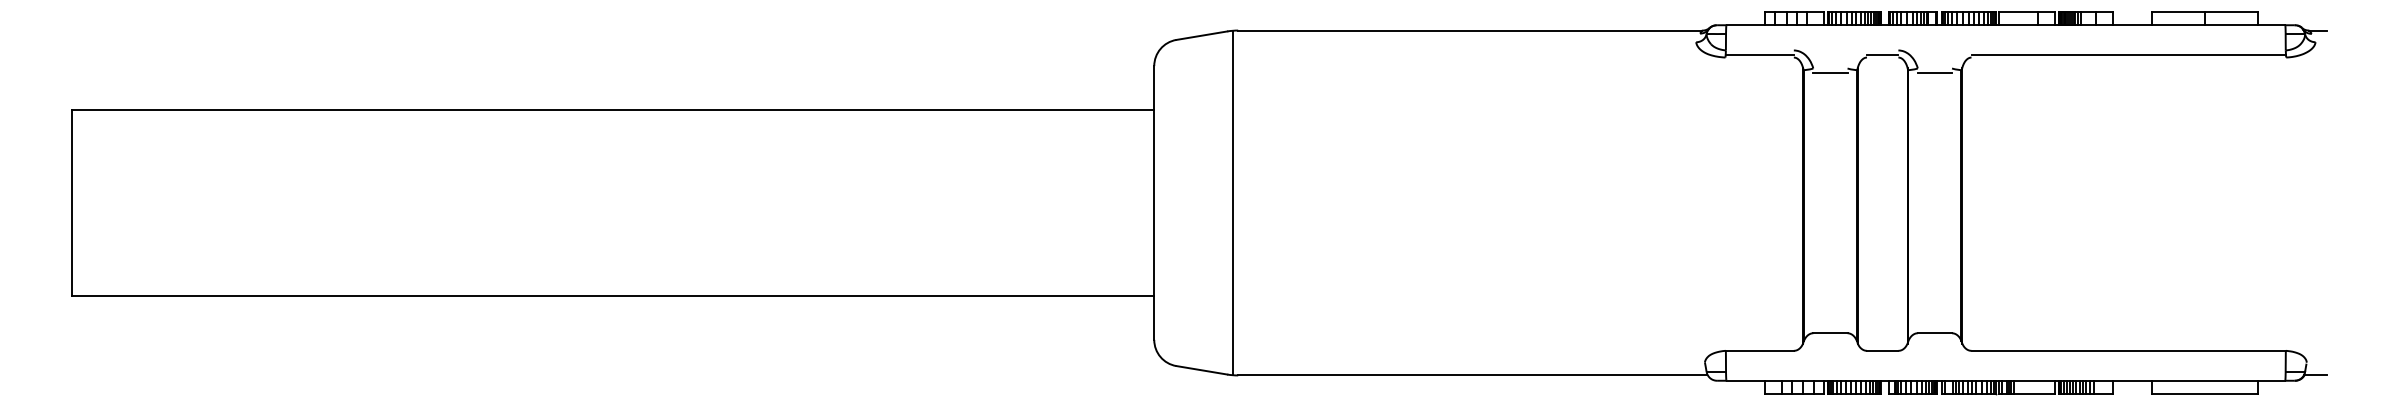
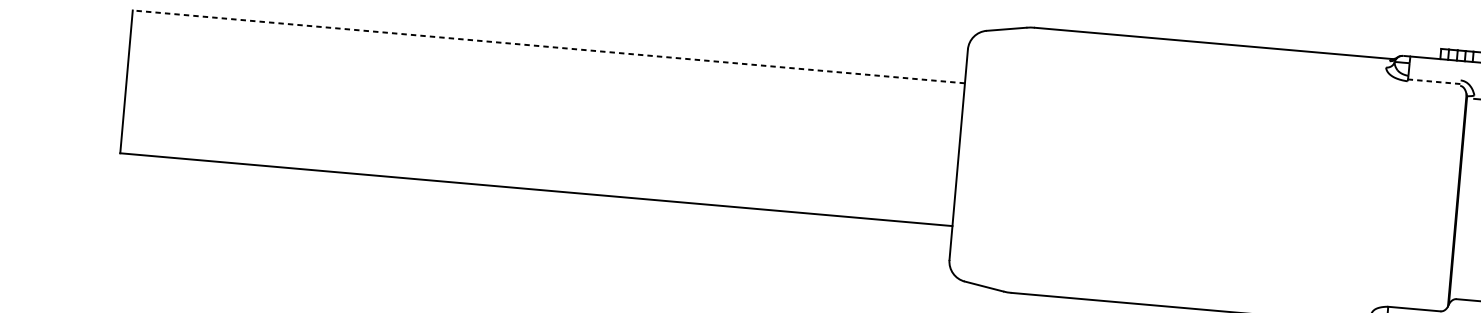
line: (1759, 55) -> (1433, 82), solid -> dashed
line: (612, 110) -> (548, 47), solid -> dashed
line: (1232, 202) -> (1018, 159), removed

